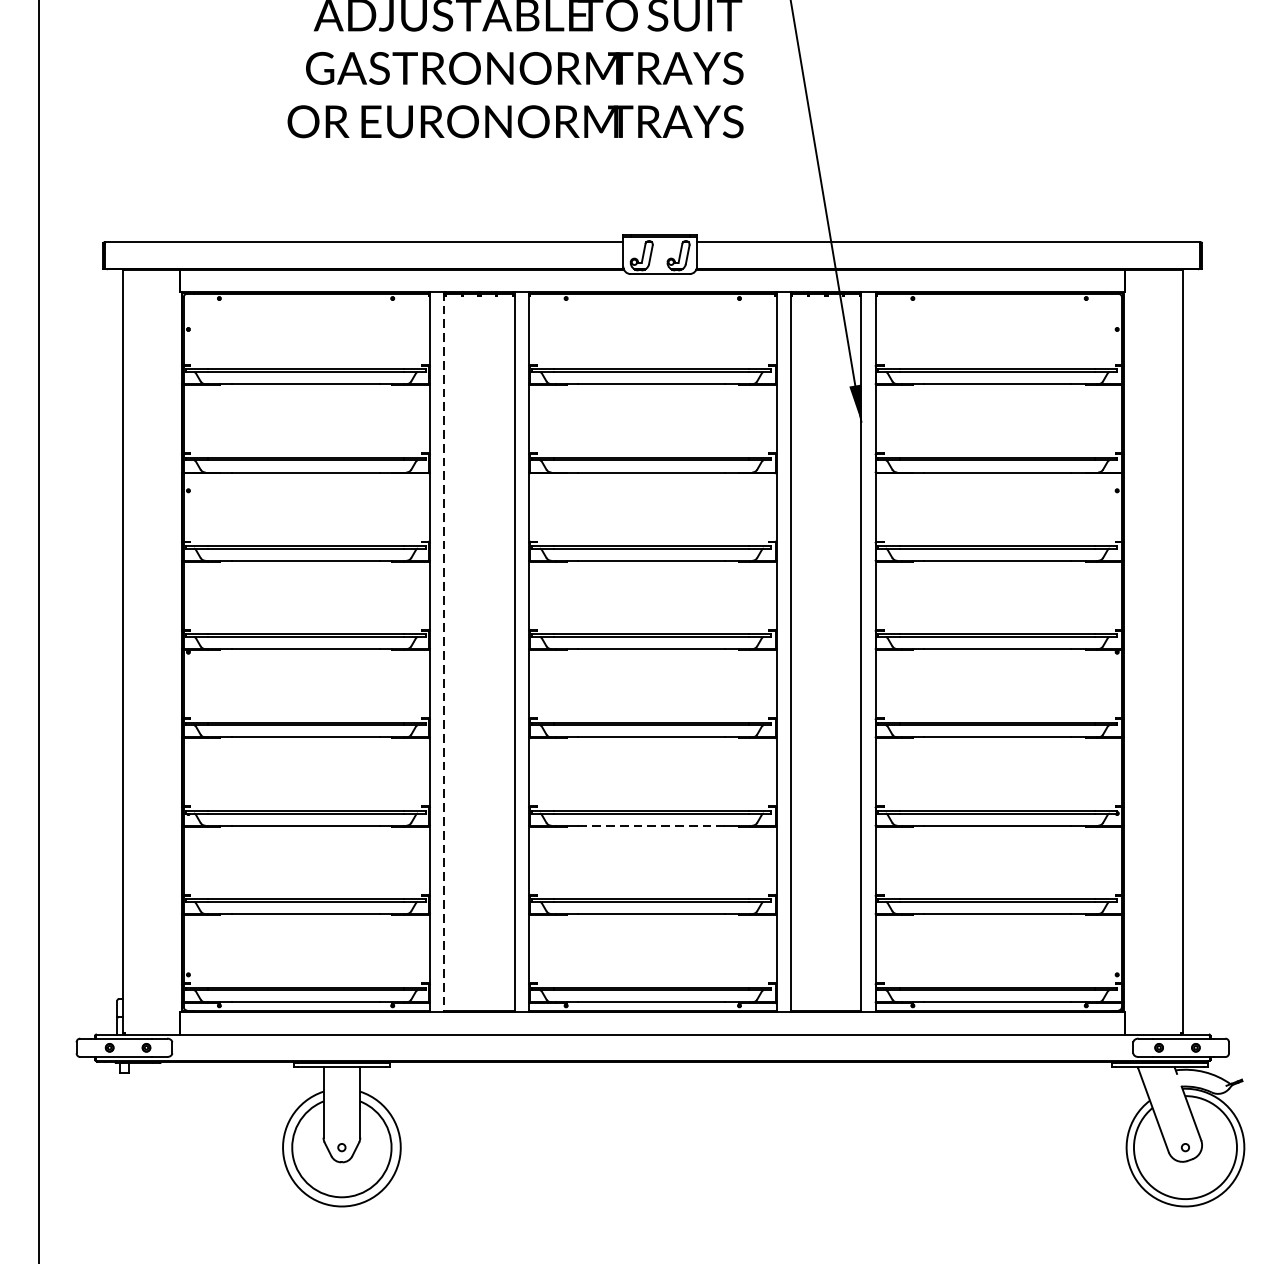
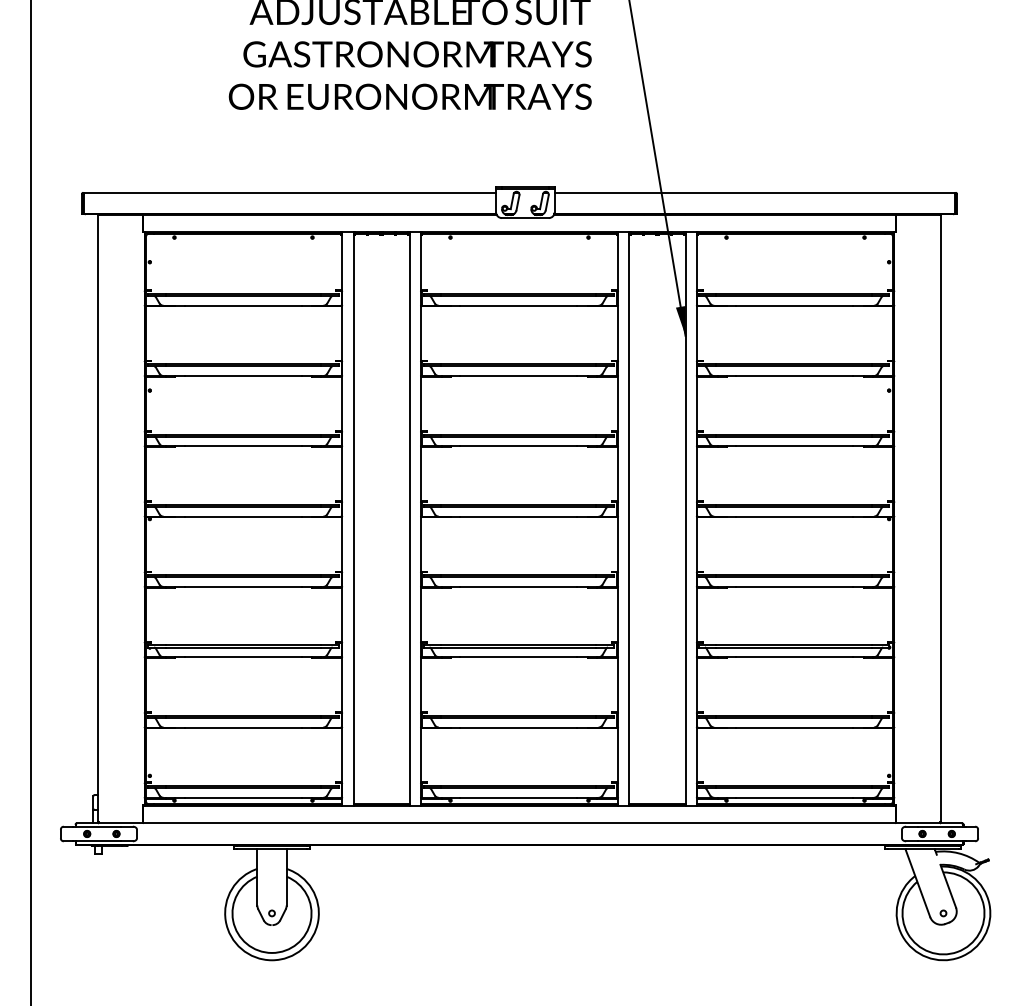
line: (444, 652) -> (353, 519), dashed -> solid
line: (651, 826) -> (518, 657), dashed -> solid

